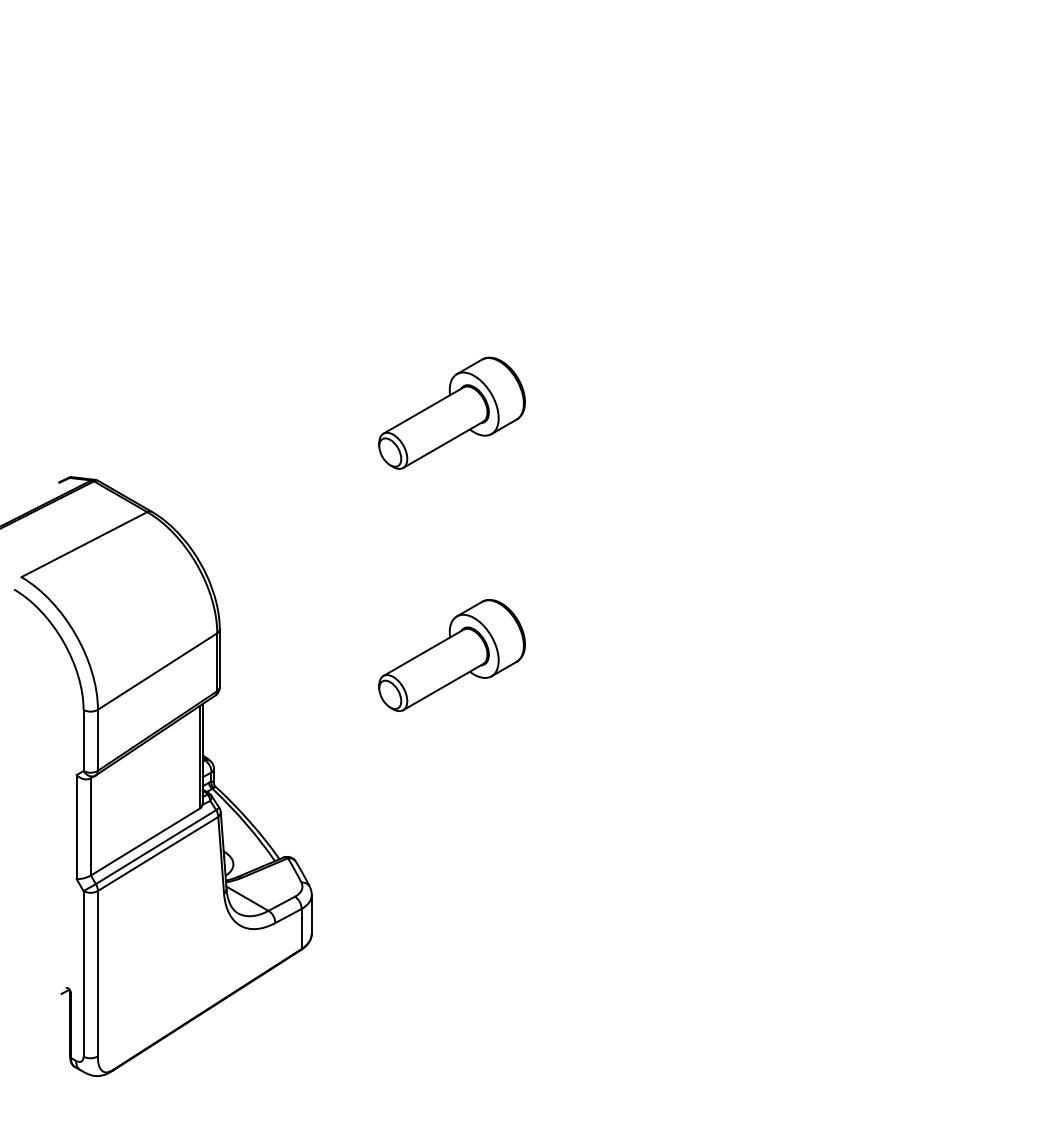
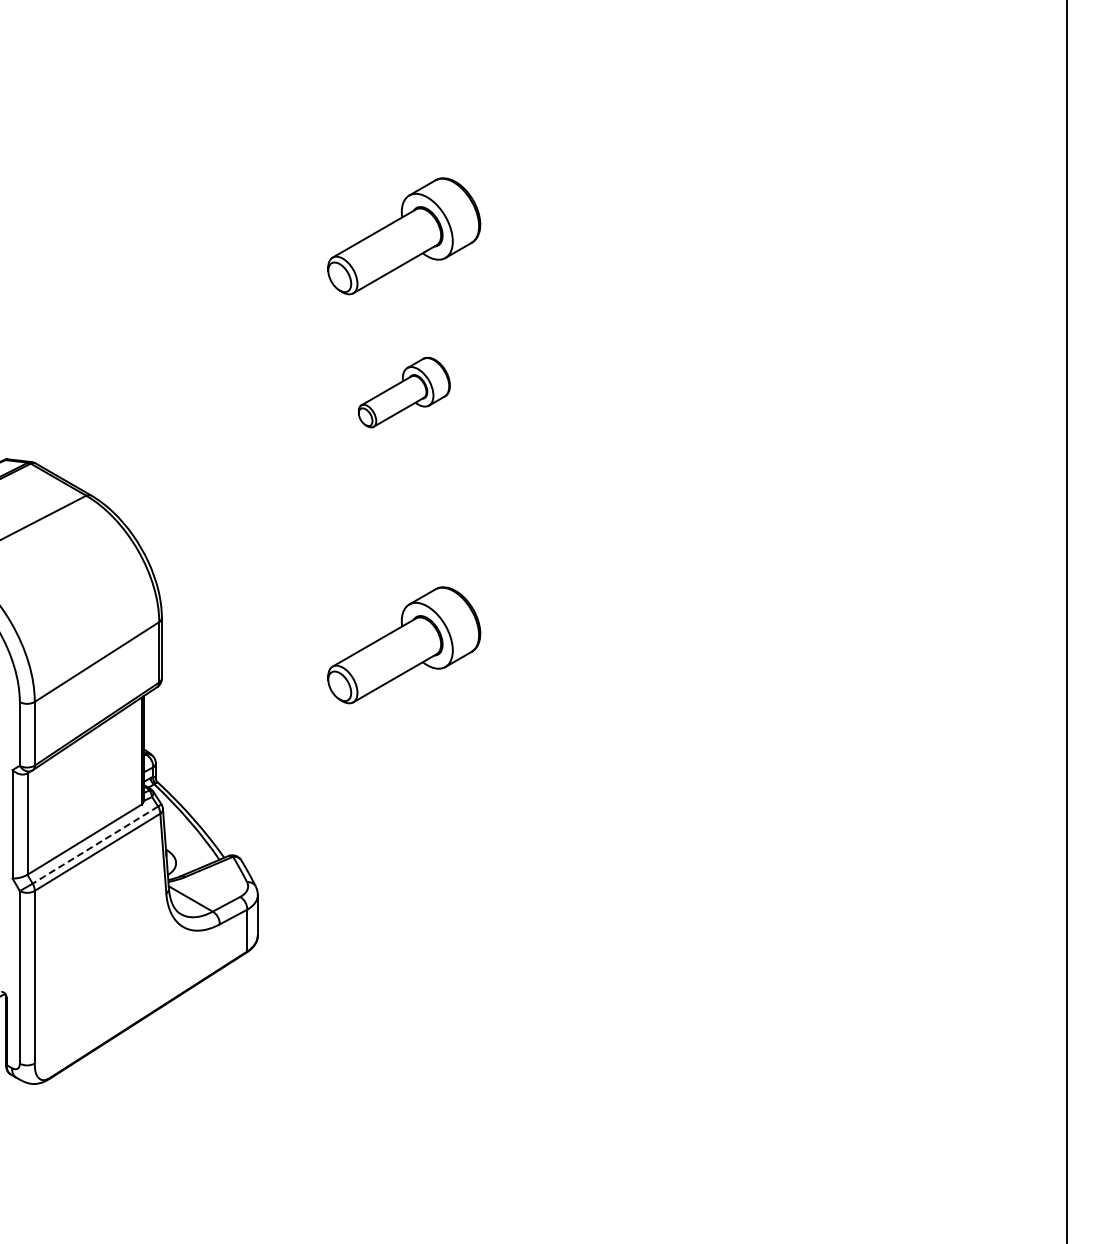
part: (452, 263) -> (404, 236), added
part: (452, 413) -> (404, 392), size x0.6
line: (156, 847) -> (95, 845), solid -> dashed

